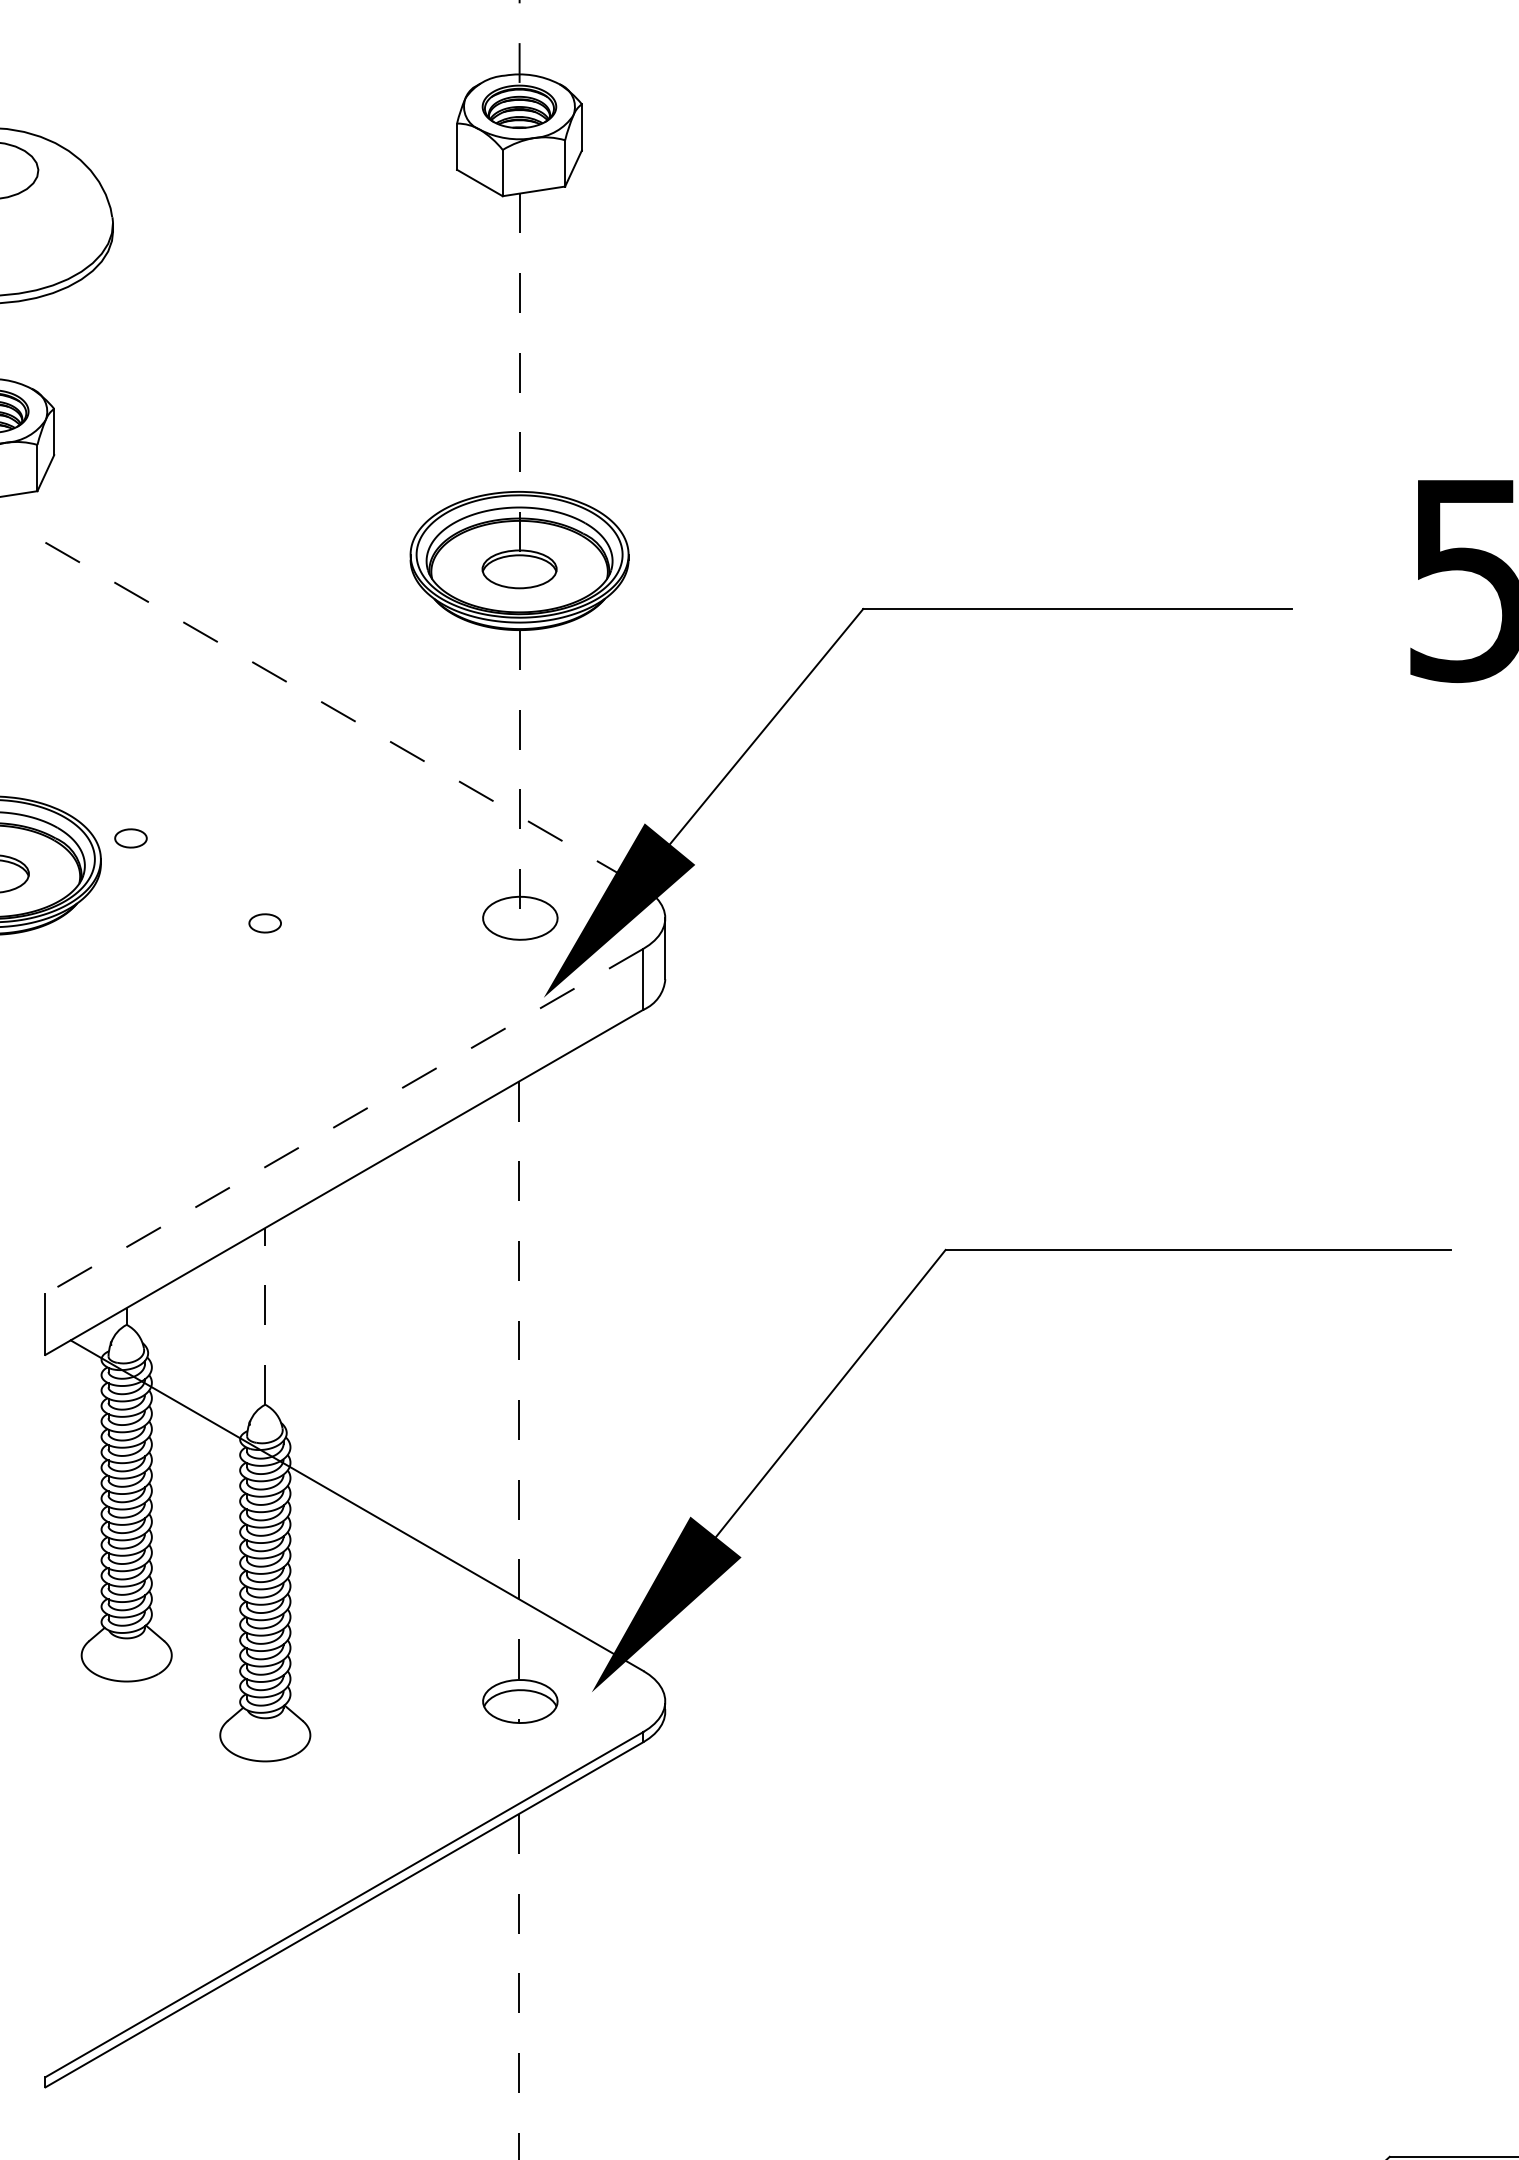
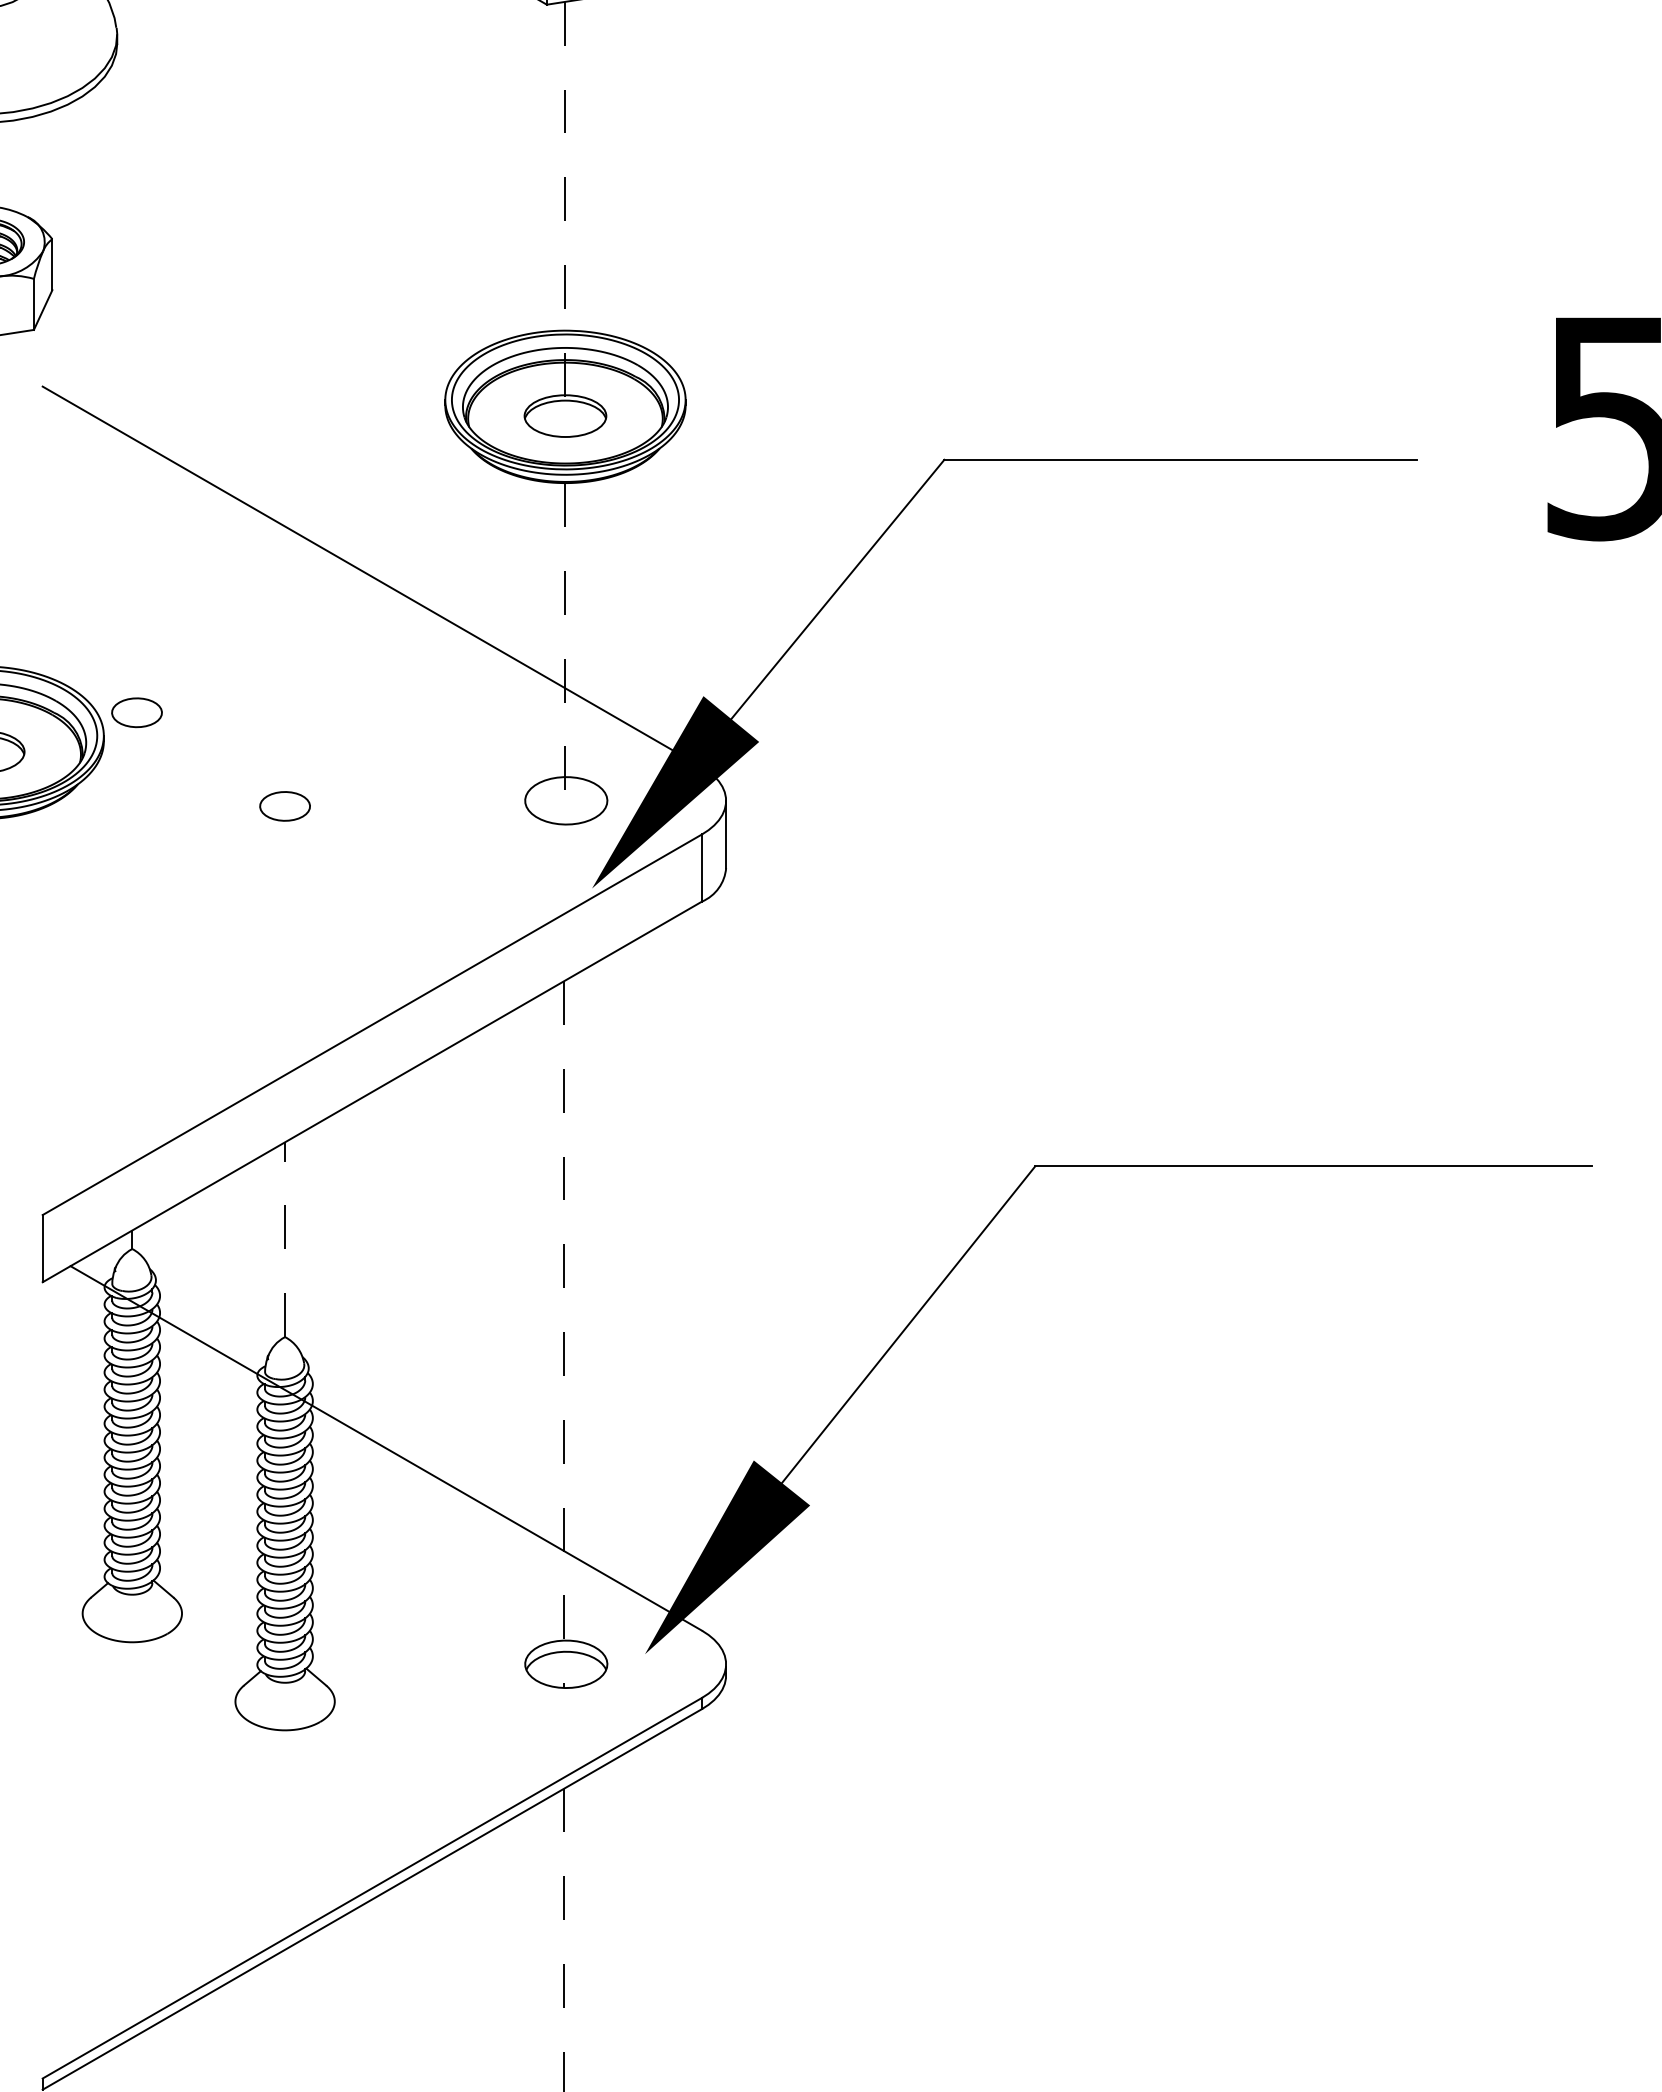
line: (344, 715) -> (372, 577), dashed -> solid
part: (130, 838) -> (136, 712), size x1.43
part: (264, 923) -> (284, 806), size x1.43
line: (344, 1121) -> (372, 1024), dashed -> solid

